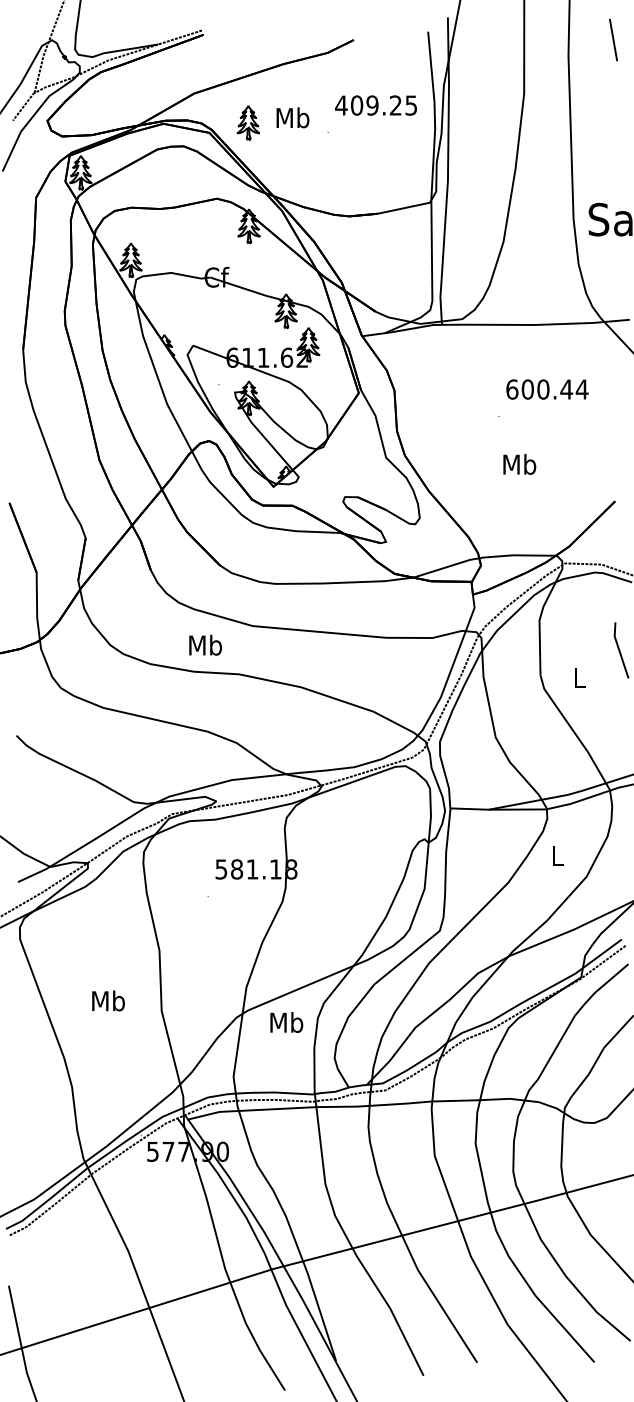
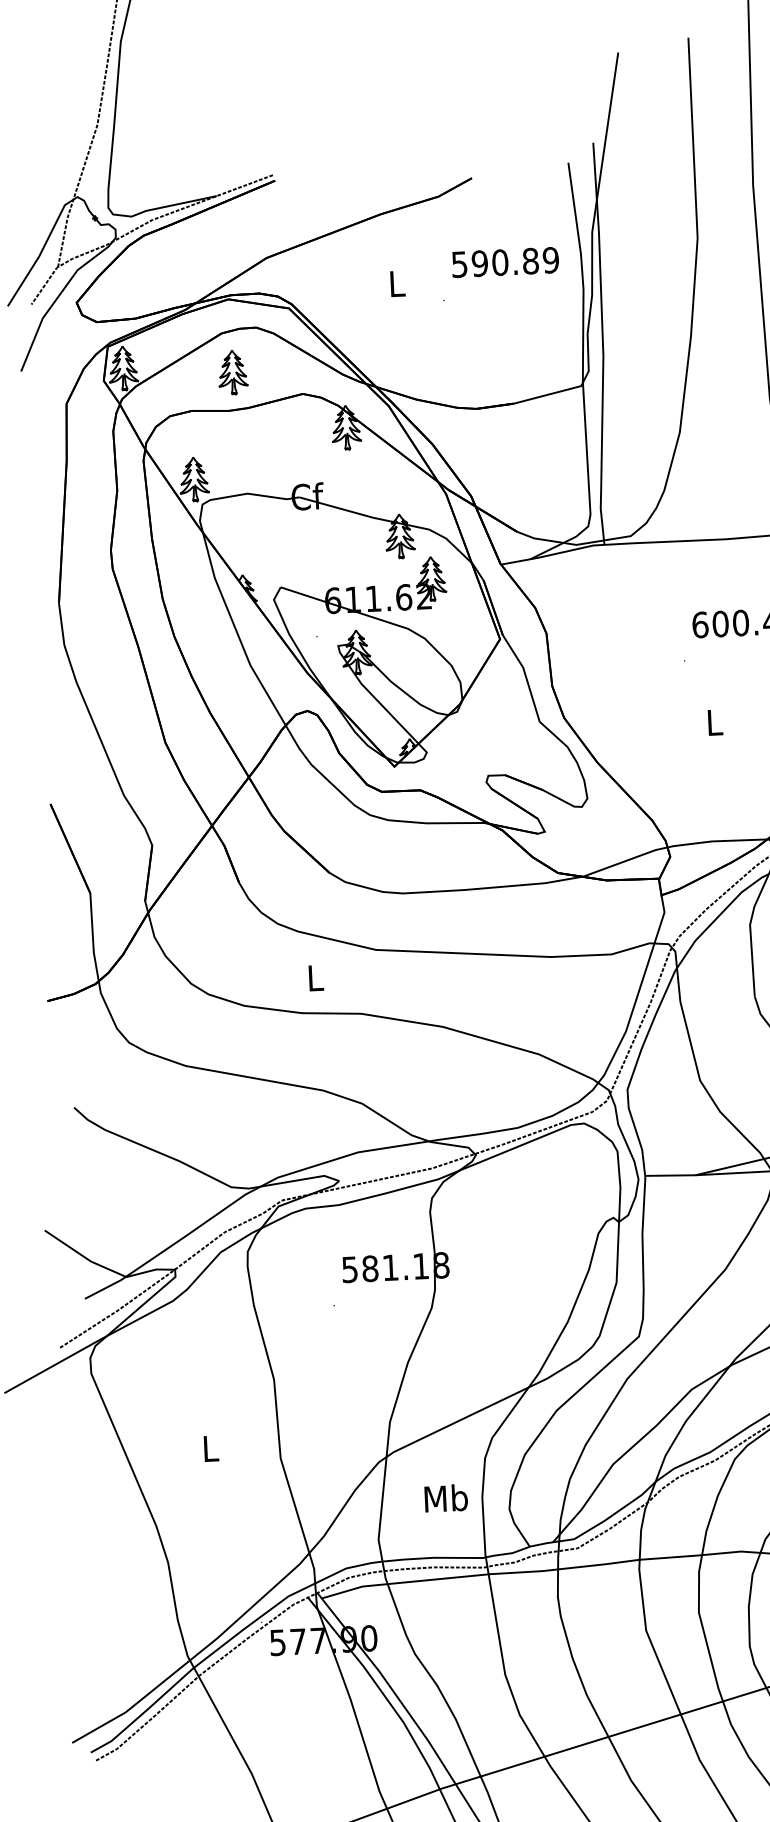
text: (376, 105) -> (505, 262), 409.25 -> 590.89
text: (292, 117) -> (396, 283), Mb -> L
part: (247, 122) -> (231, 372), moved
text: (519, 464) -> (714, 722), Mb -> L
text: (205, 644) -> (315, 976), Mb -> L
text: (108, 1000) -> (210, 1447), Mb -> L
text: (286, 1022) -> (445, 1498), moved

